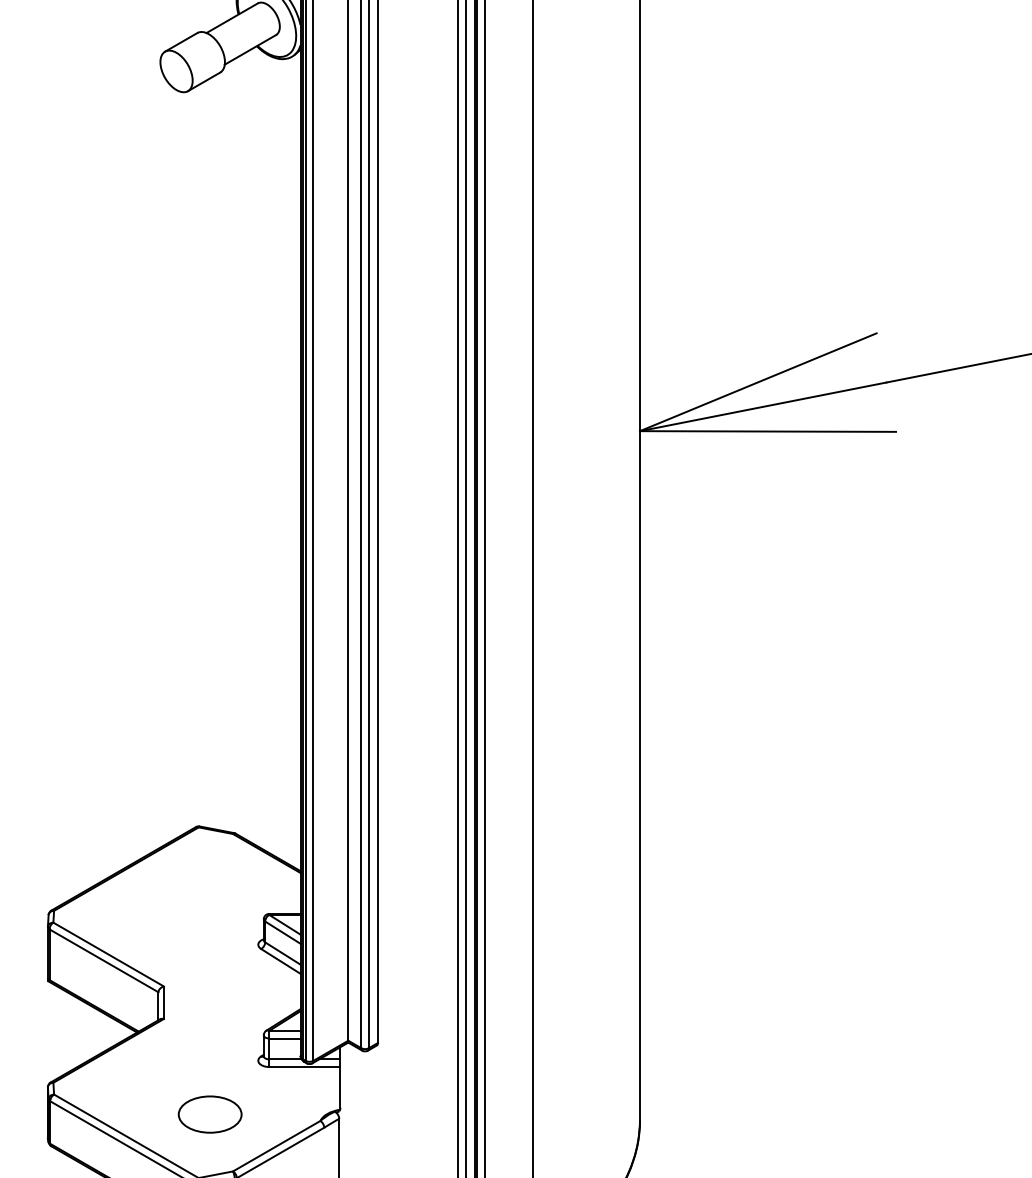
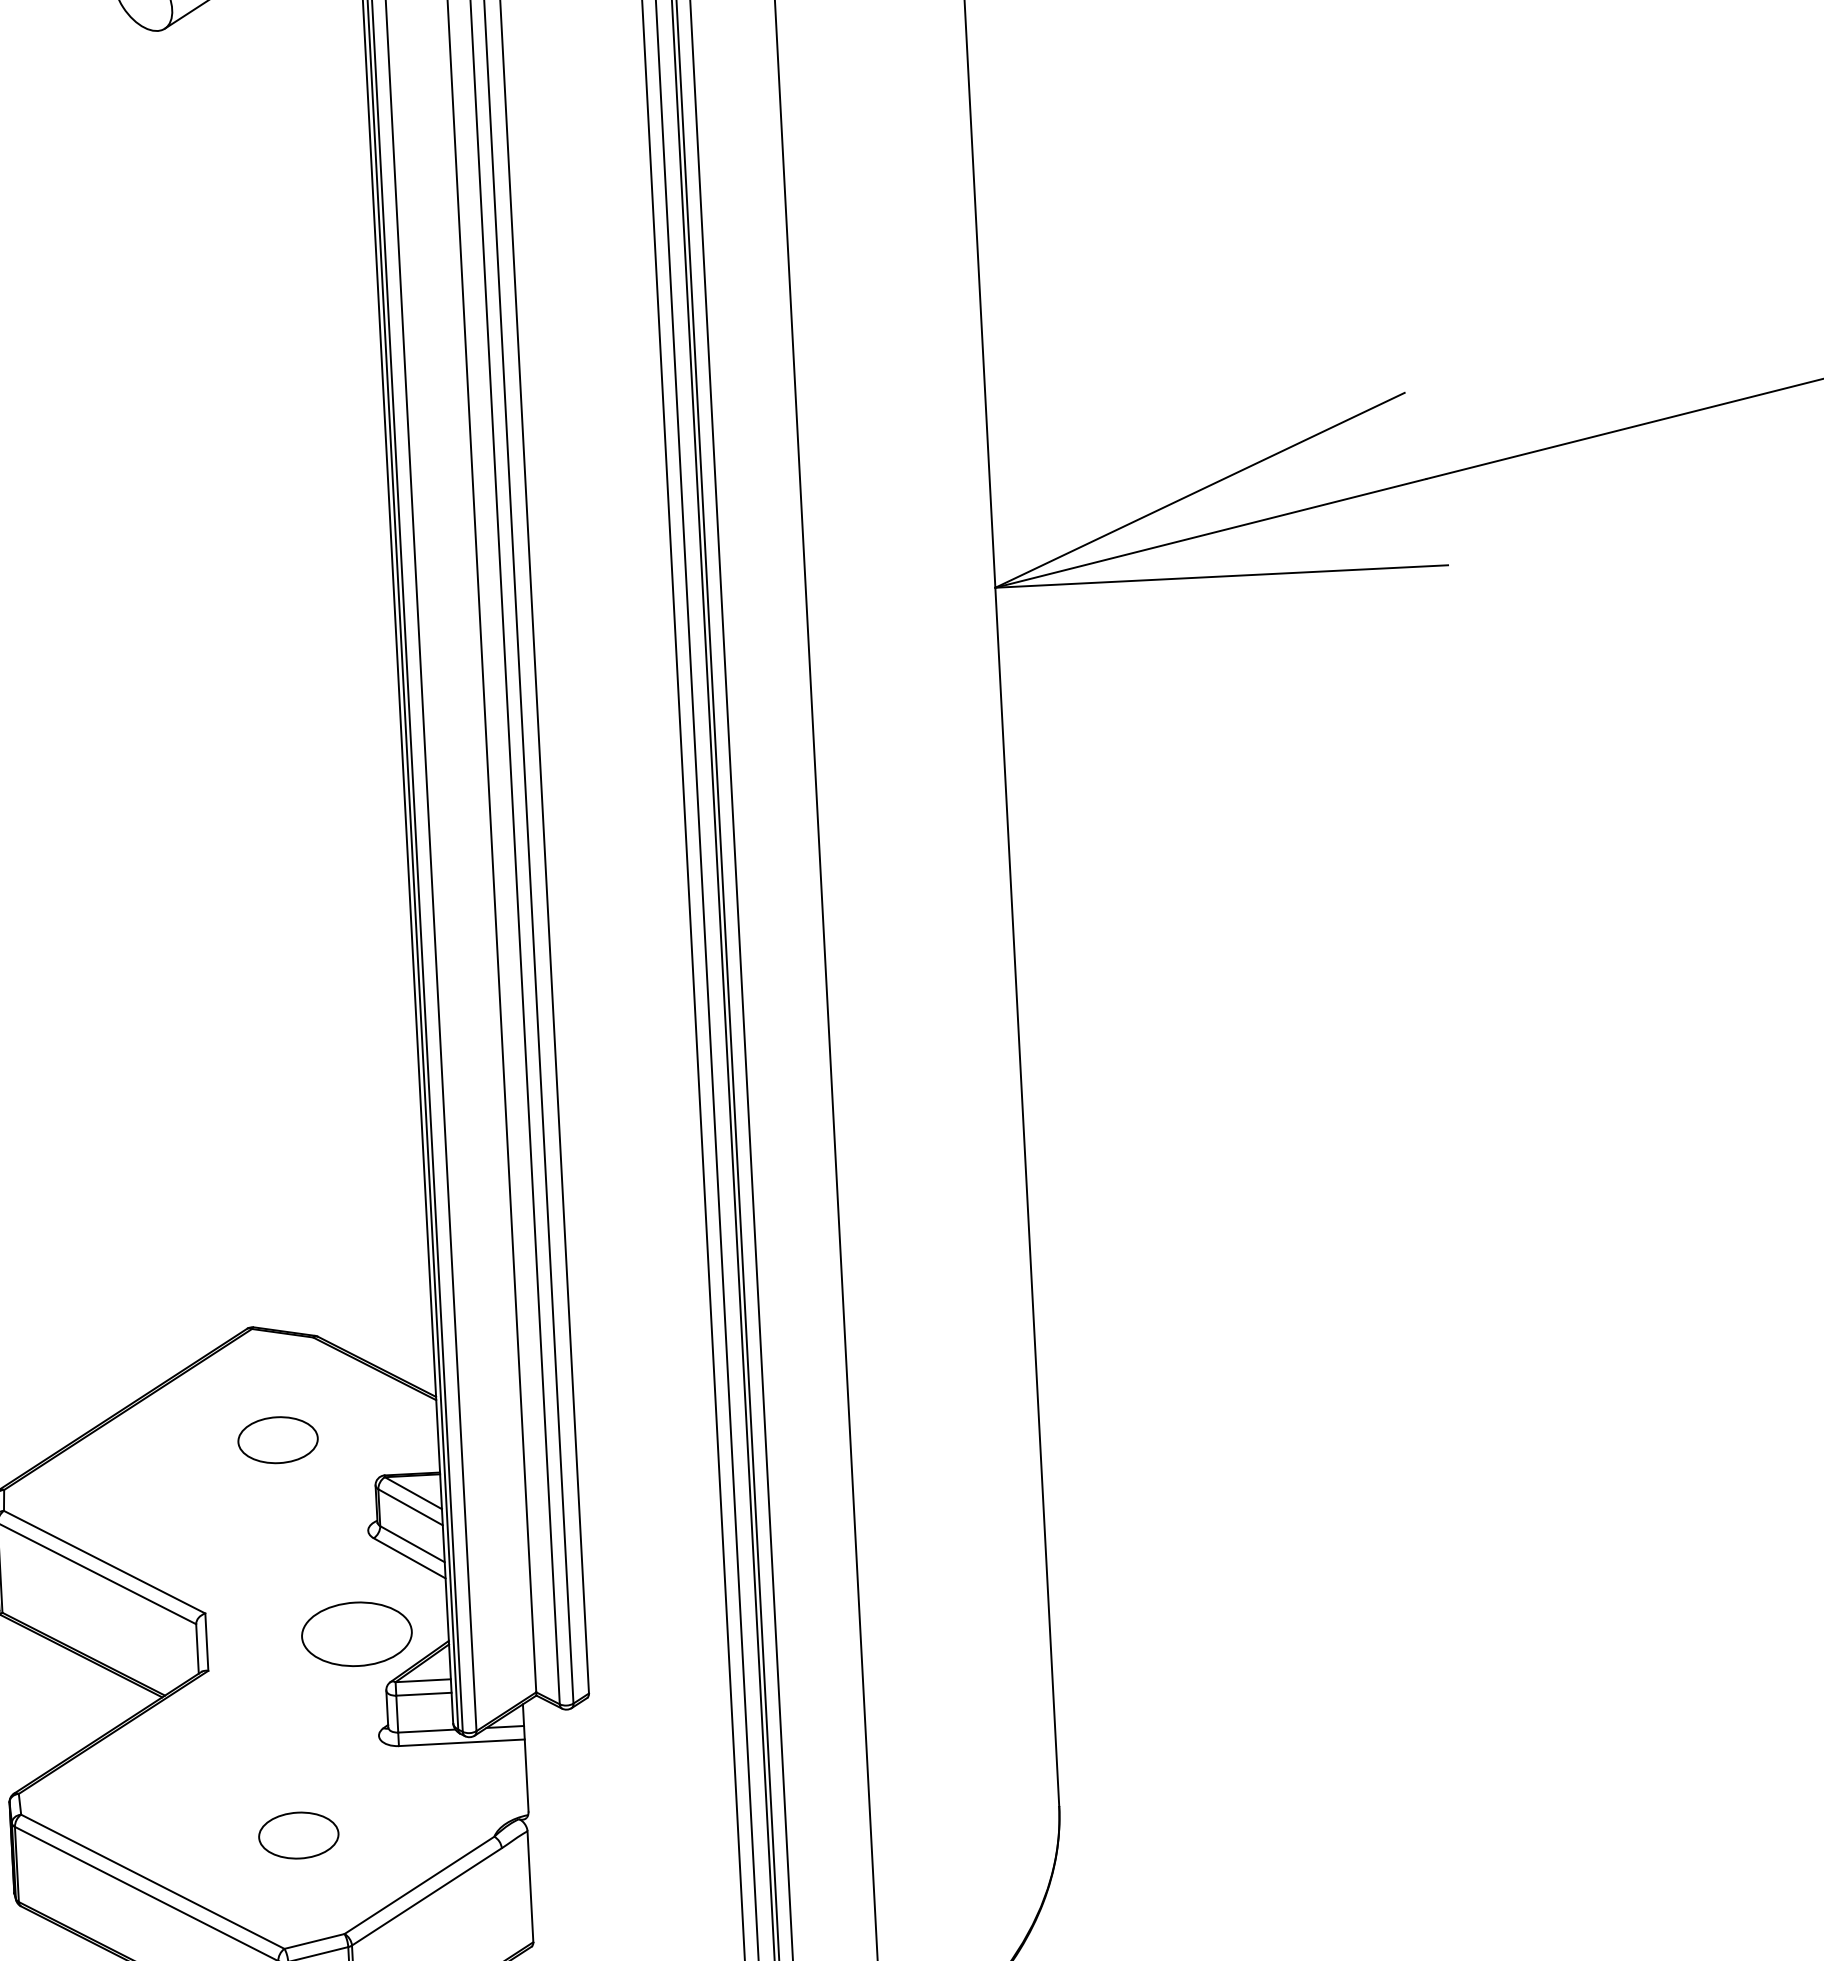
part: (209, 890) -> (276, 1439), added
part: (248, 1002) -> (356, 1633), added
part: (209, 1114) -> (297, 1835), size x0.71

